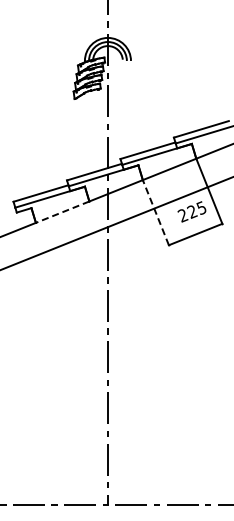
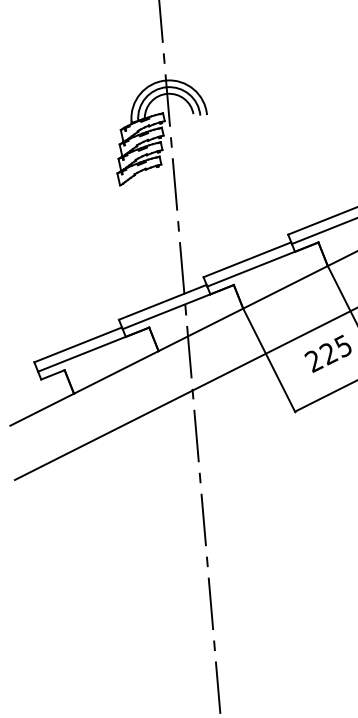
line: (62, 212) -> (116, 372), dashed -> solid
line: (155, 212) -> (268, 359), dashed -> solid

